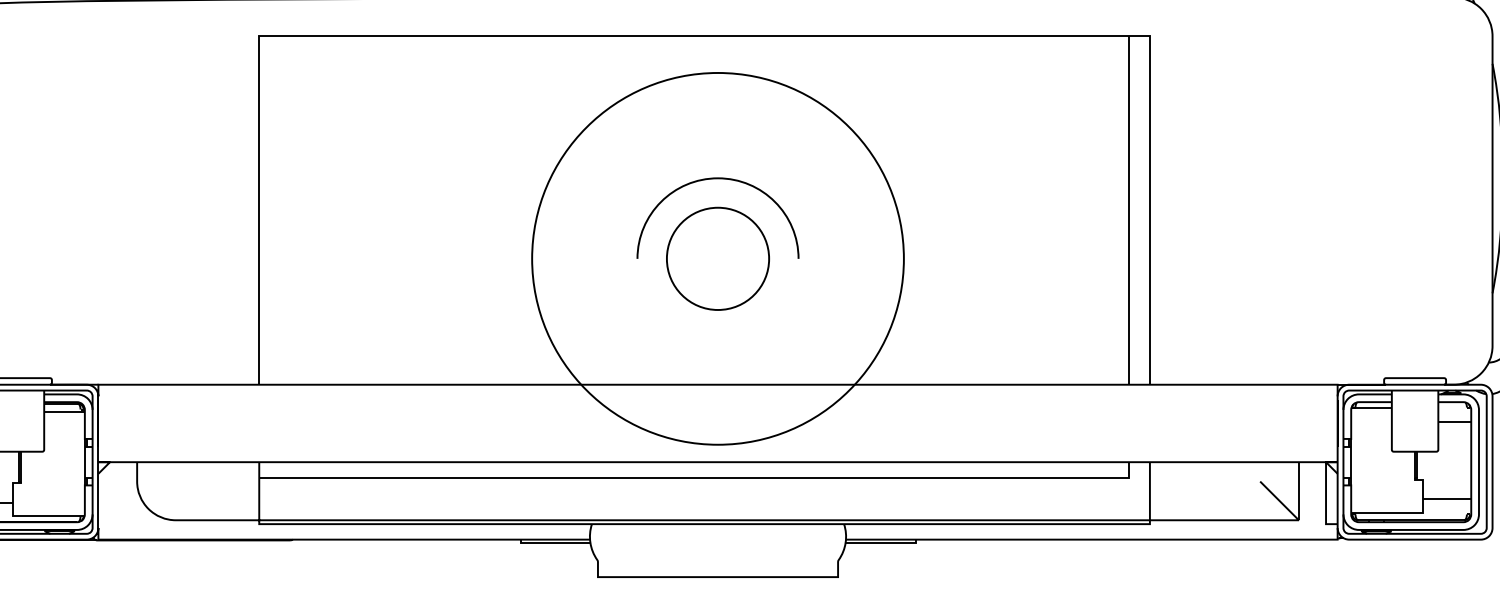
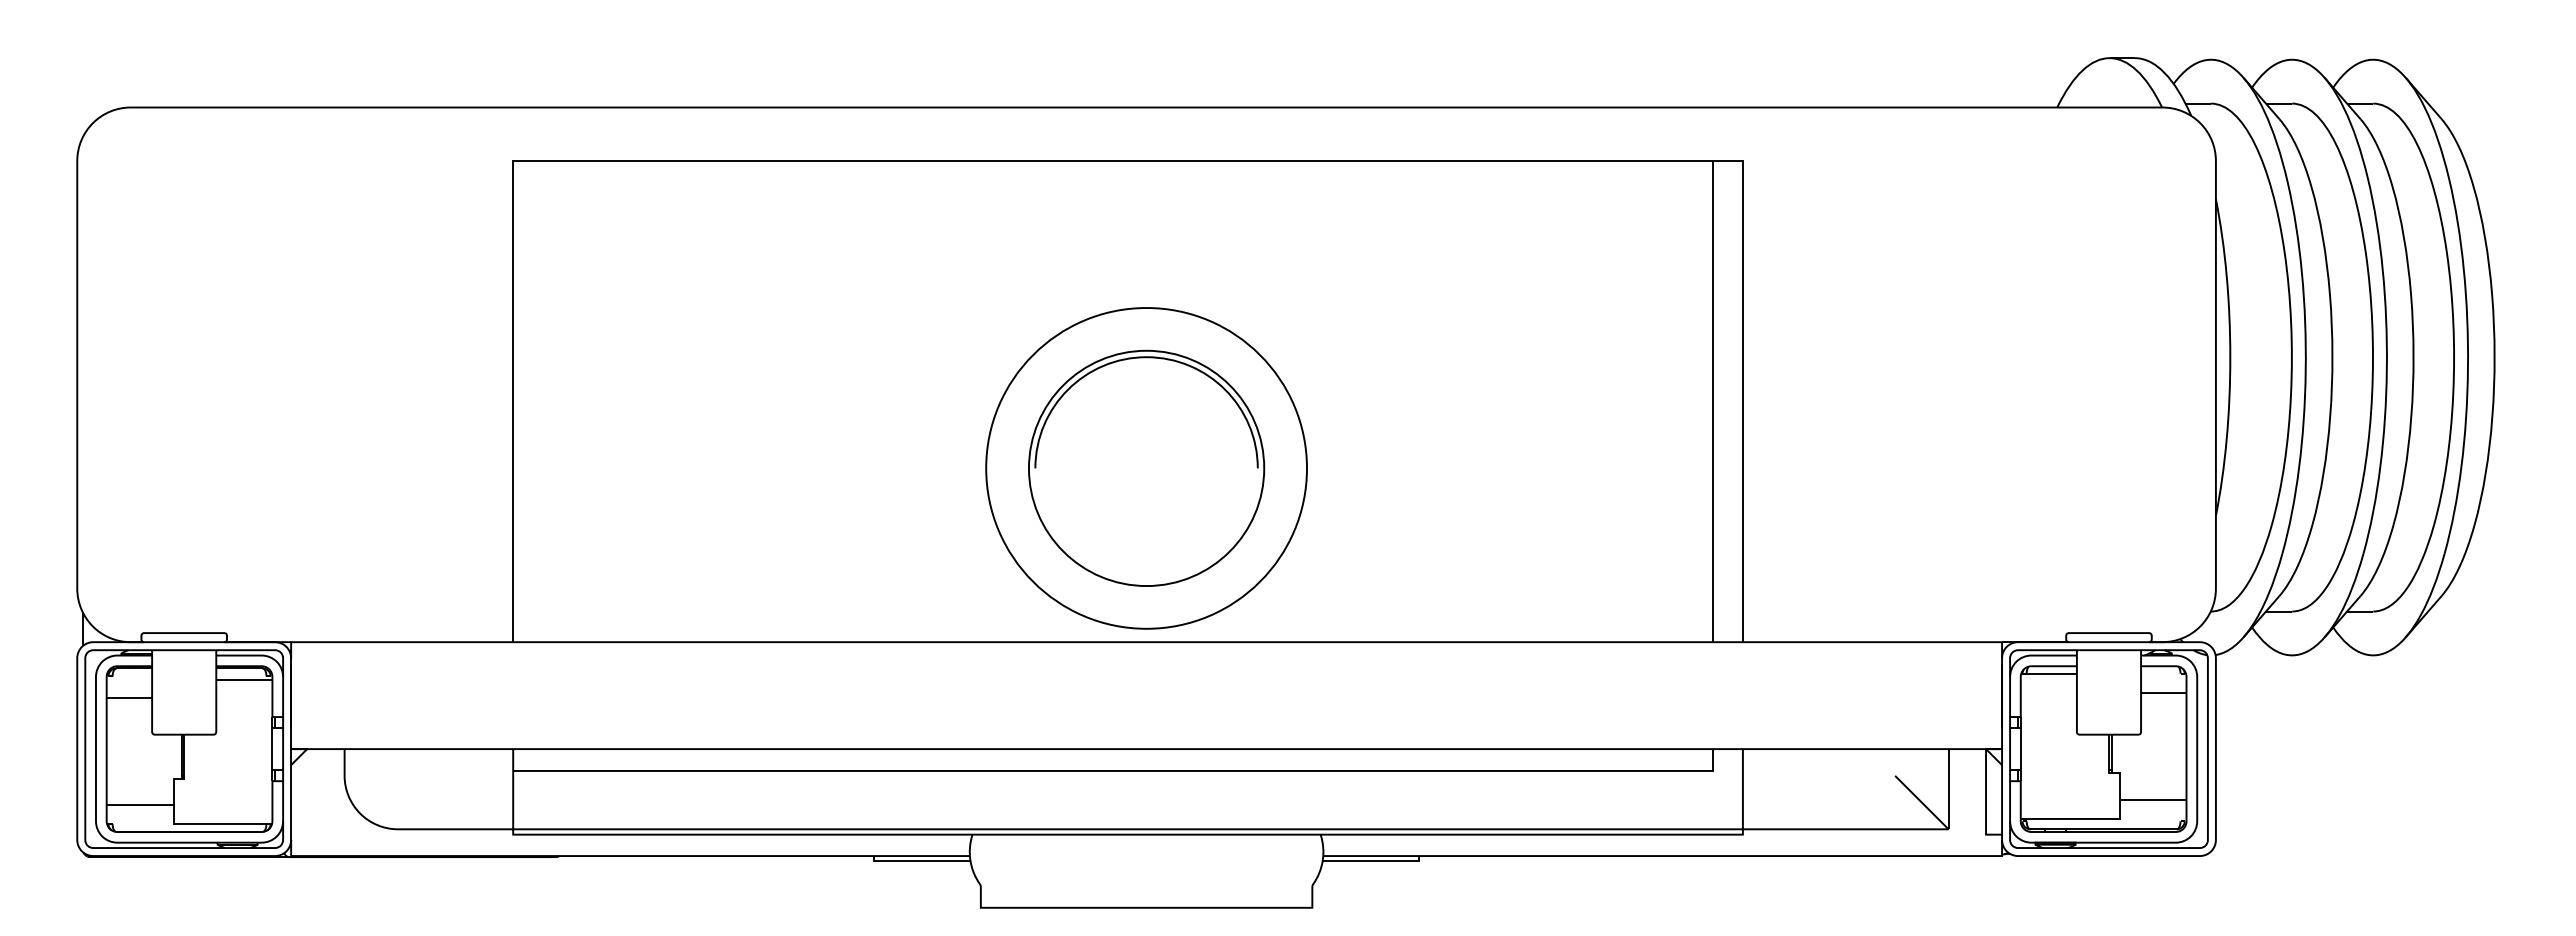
circle: (717, 258) -> (1146, 468), size x0.62
circle: (717, 258) -> (1146, 468), size x1.67

